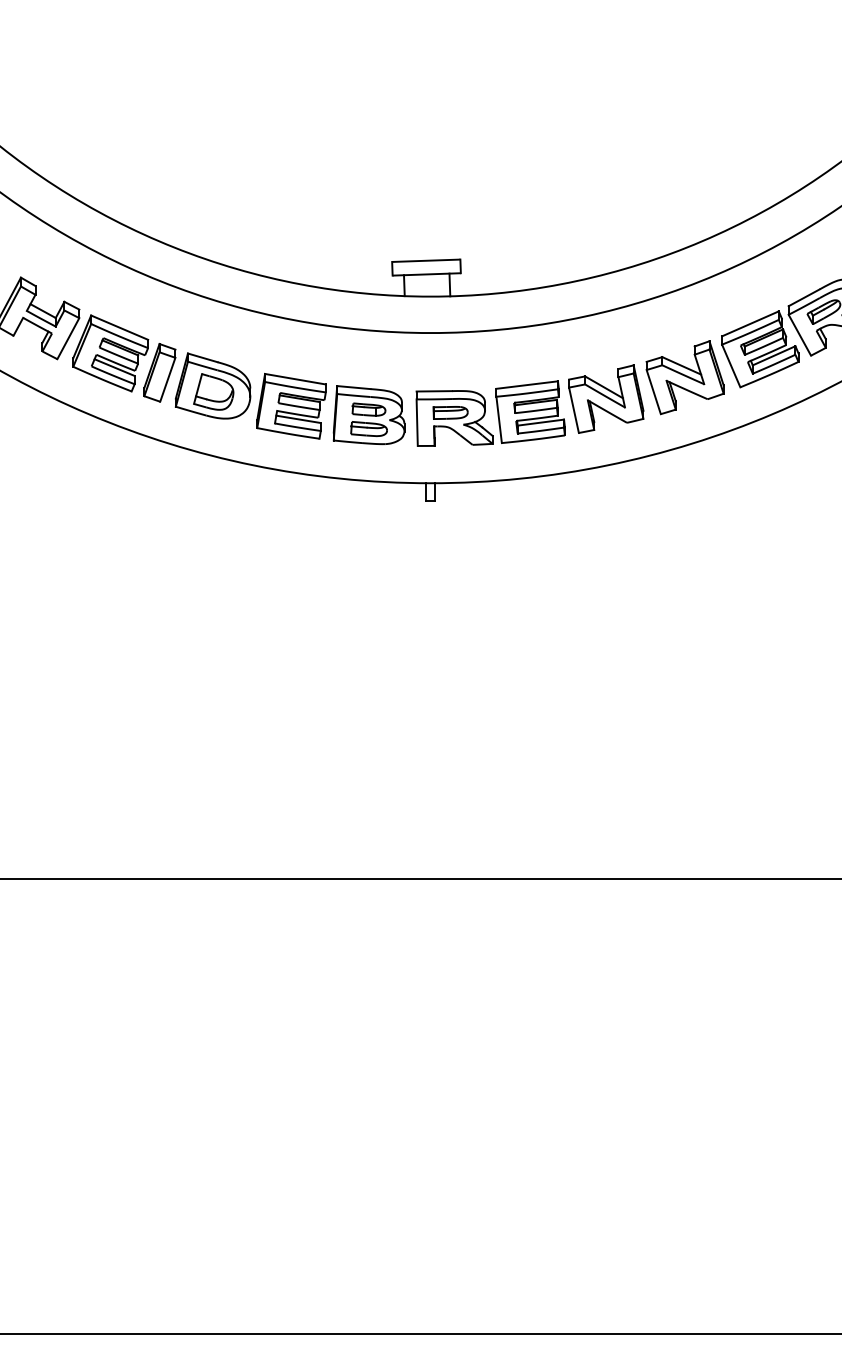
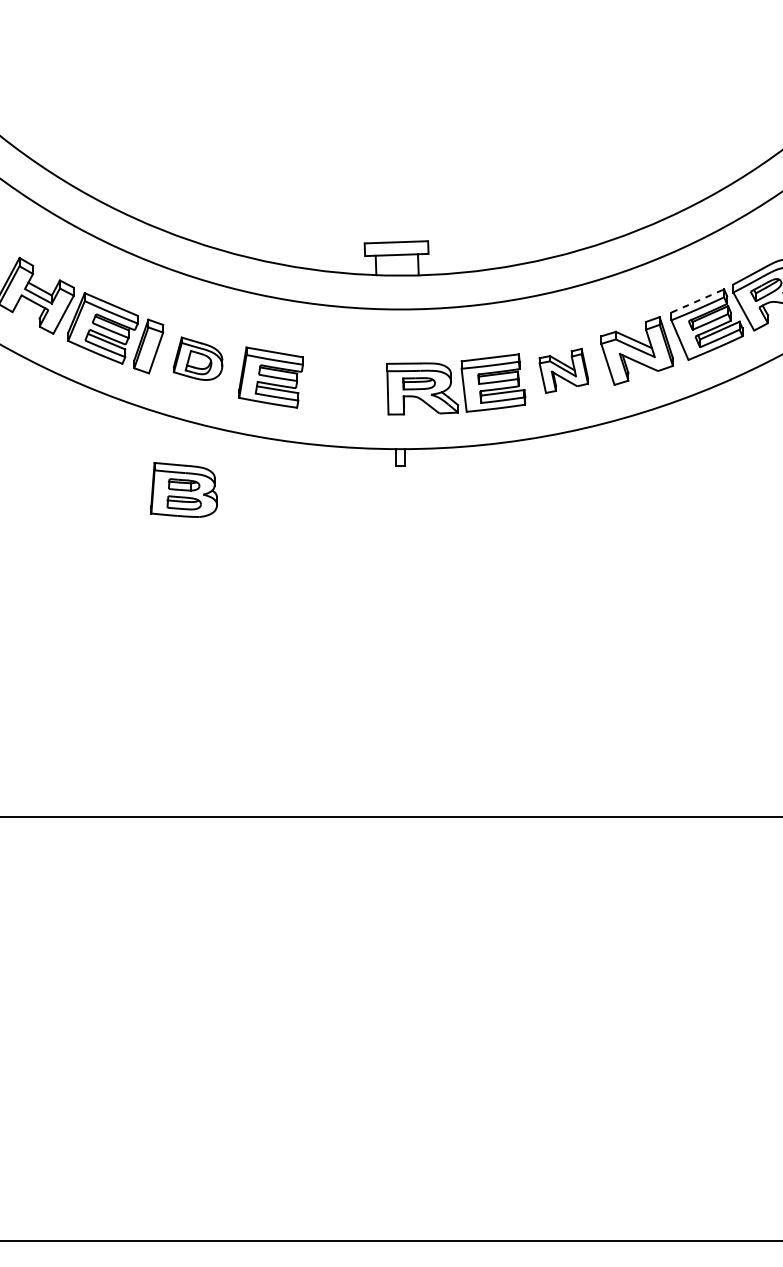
line: (750, 323) -> (697, 300), solid -> dashed
part: (212, 385) -> (197, 358), size x0.7
part: (606, 398) -> (563, 370), size x0.7
part: (368, 415) -> (183, 490), moved

